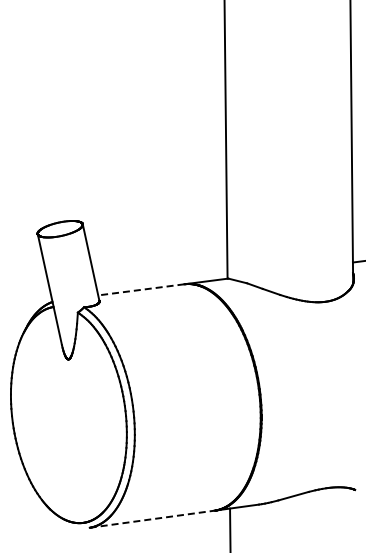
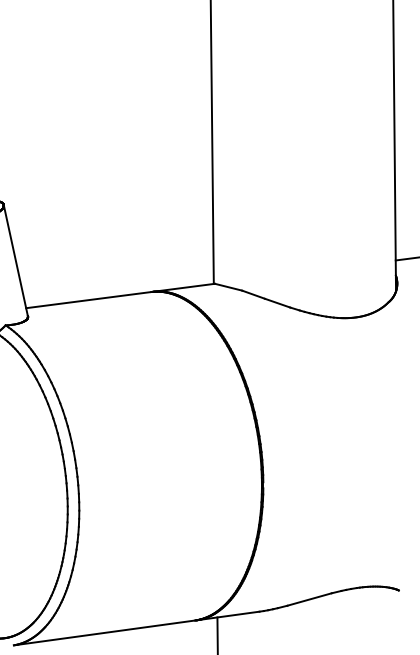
line: (140, 289) -> (87, 299), dashed -> solid
line: (152, 519) -> (104, 633), dashed -> solid

